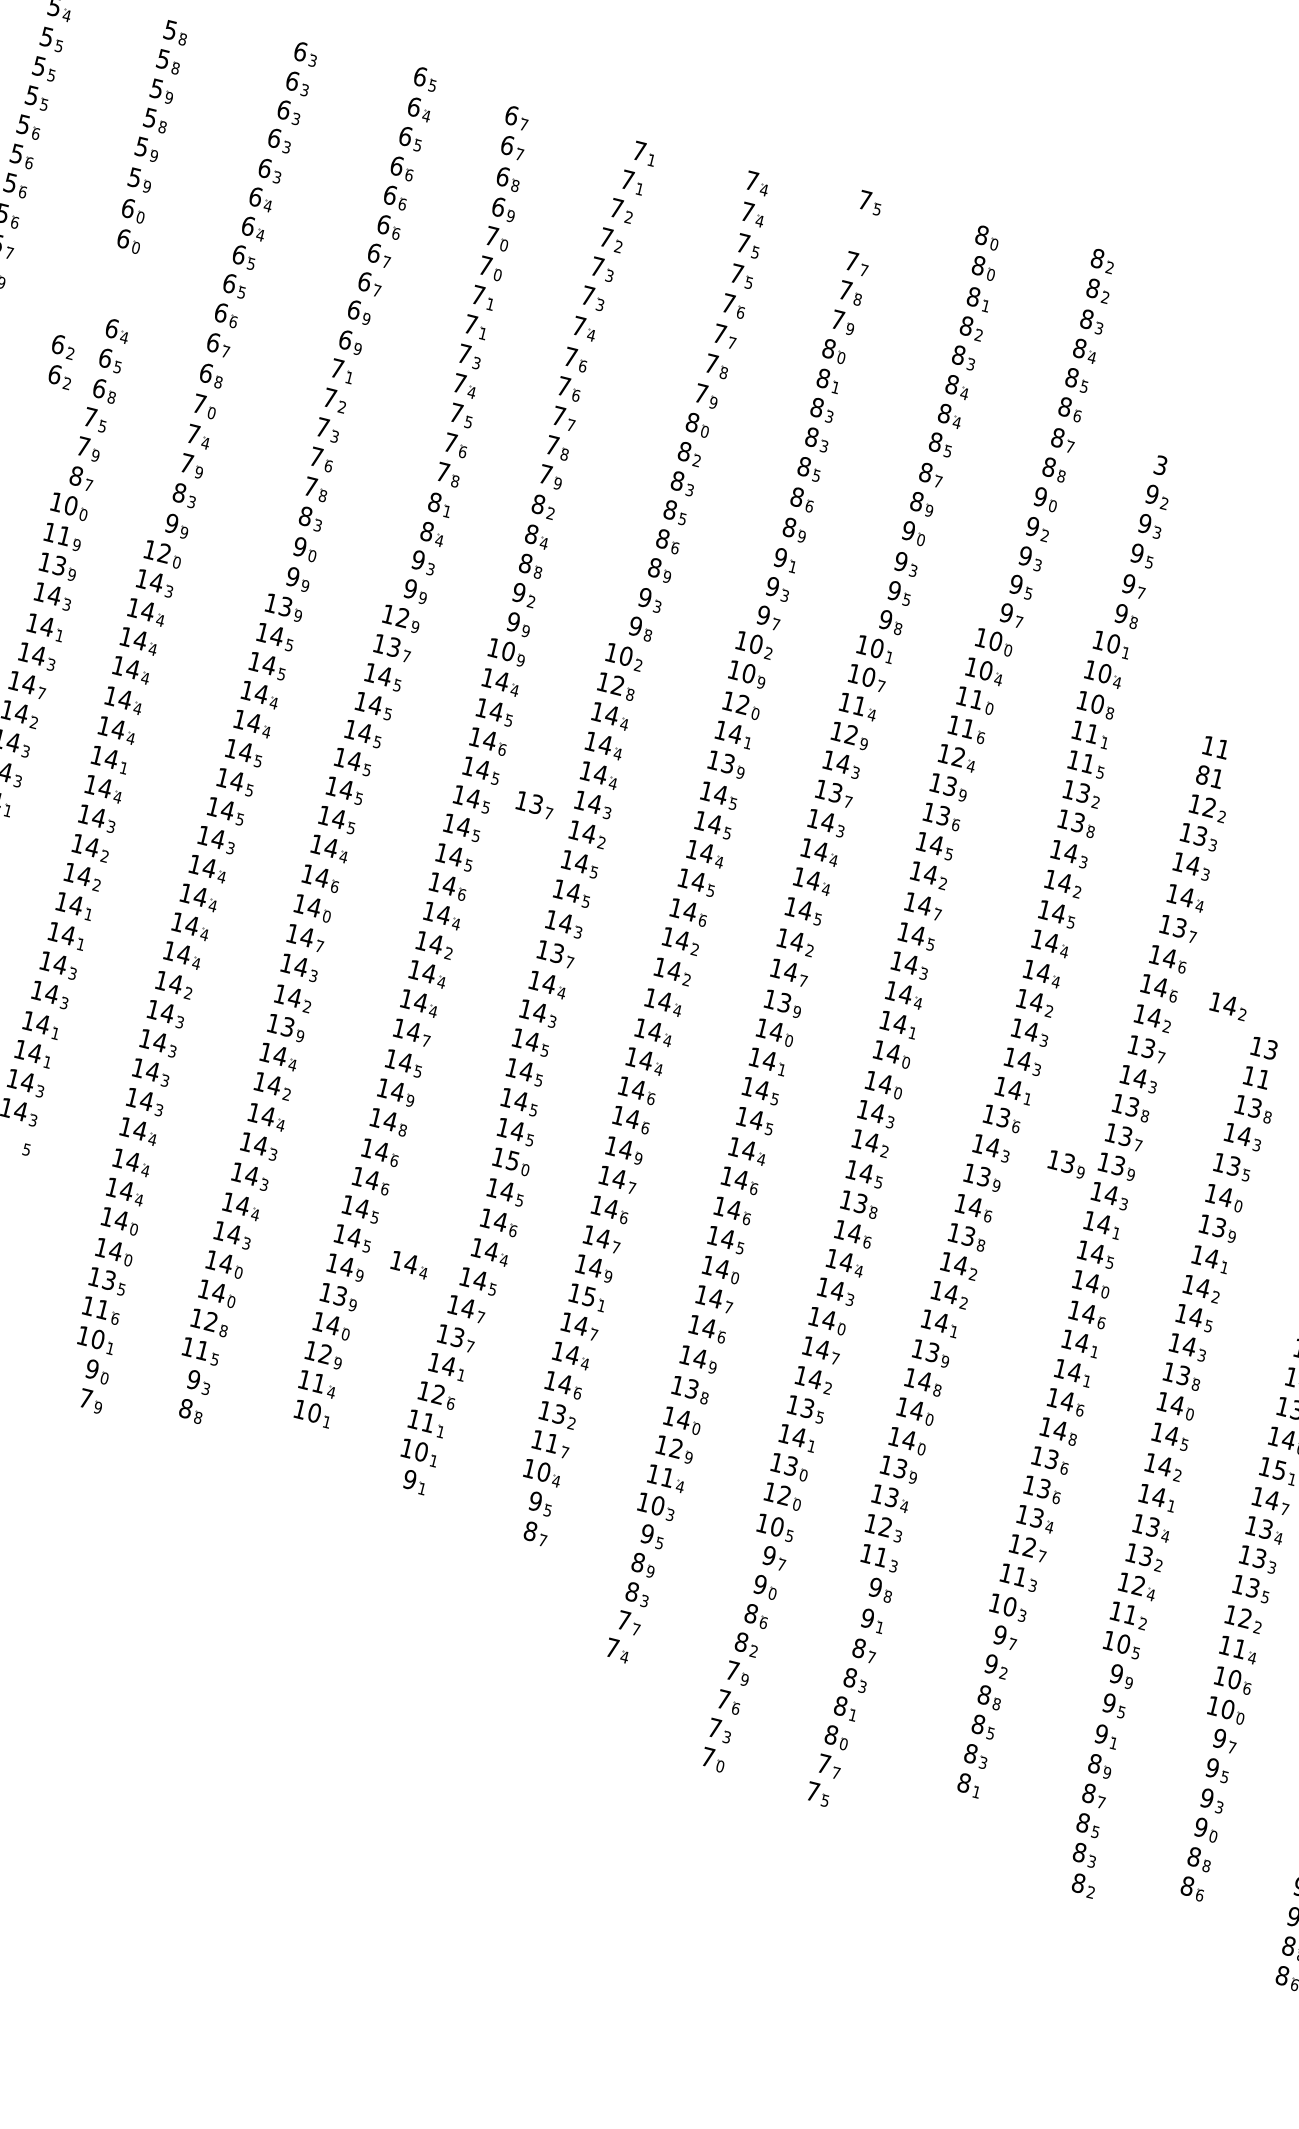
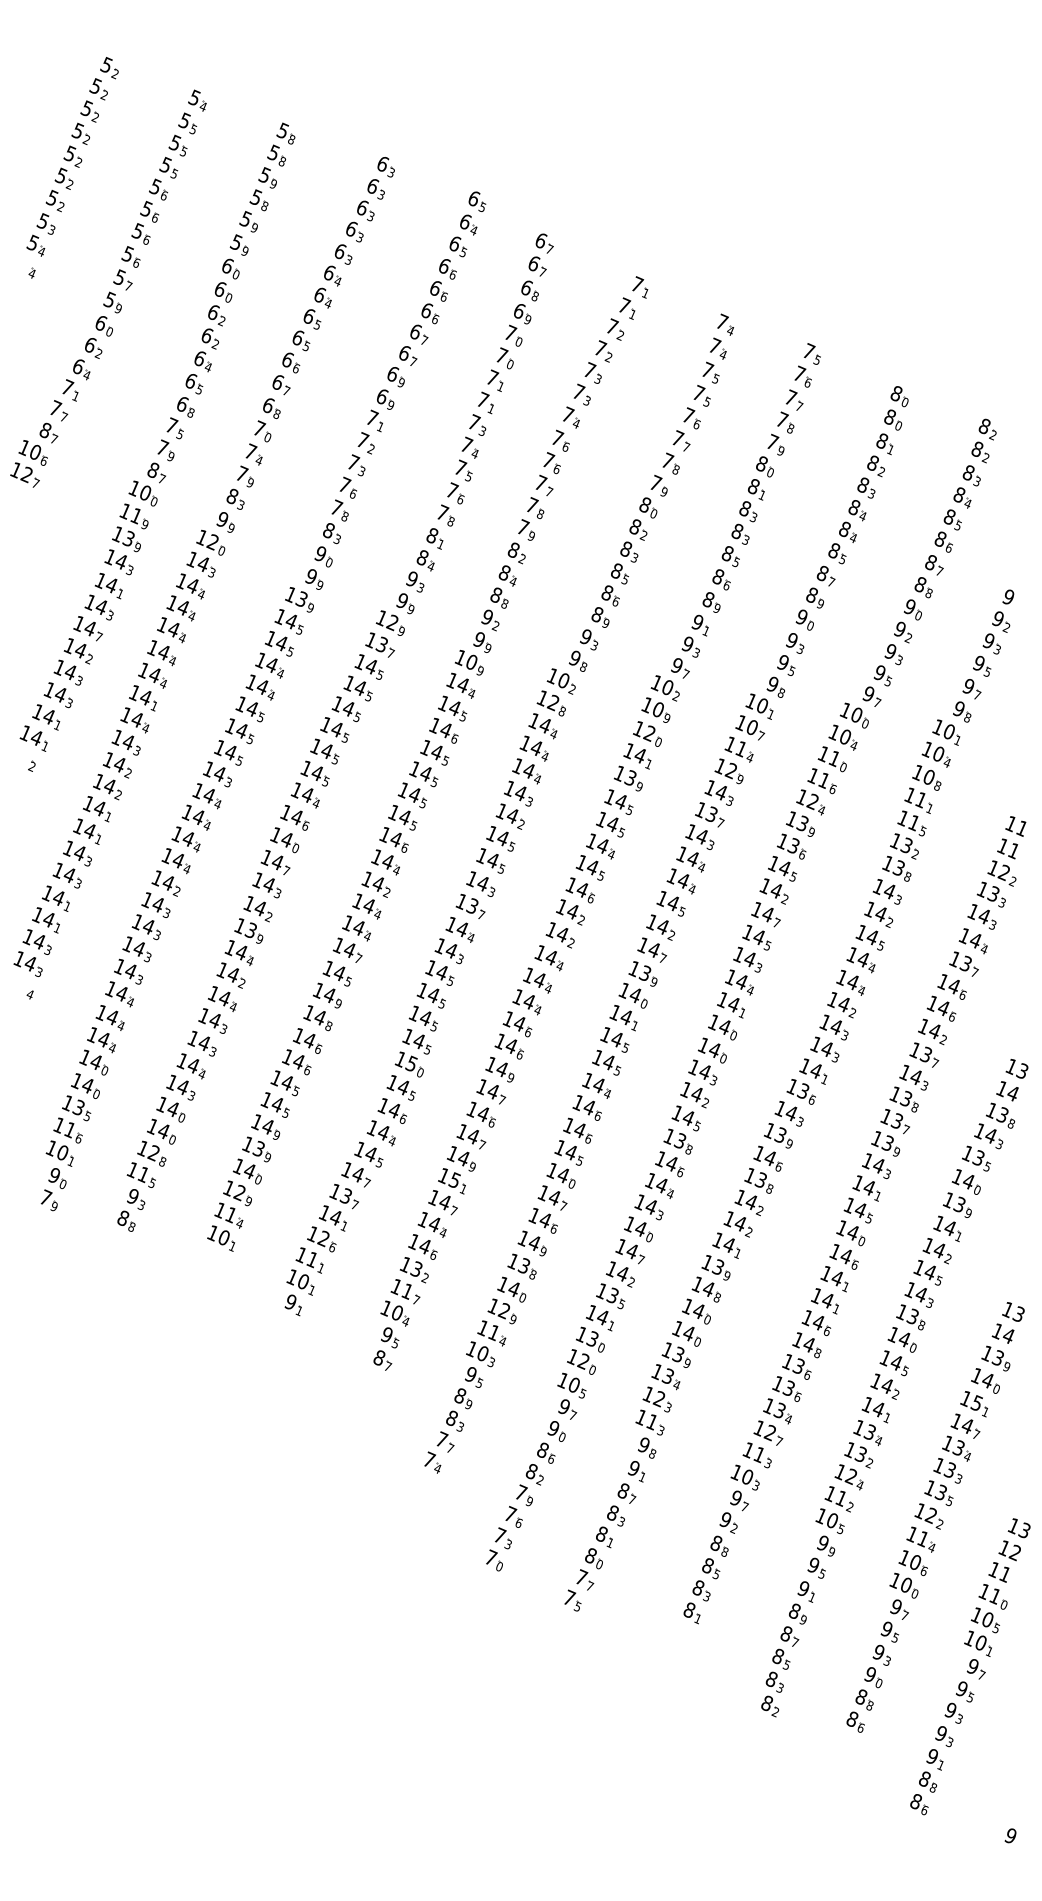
part: (862, 232) -> (802, 376), added
part: (61, 363) -> (213, 327), moved
text: (1160, 464) -> (1008, 596), 3 -> 9
text: (1202, 775) -> (1002, 846), 81 -> 11
part: (533, 803) -> (472, 785), removed
part: (1227, 1006) -> (993, 1031), removed
text: (1262, 1079) -> (1012, 1093), 11 -> 14
text: (25, 1149) -> (29, 994), 5 -> 4
part: (1065, 1164) -> (846, 1135), removed
part: (407, 1265) -> (315, 1133), removed

